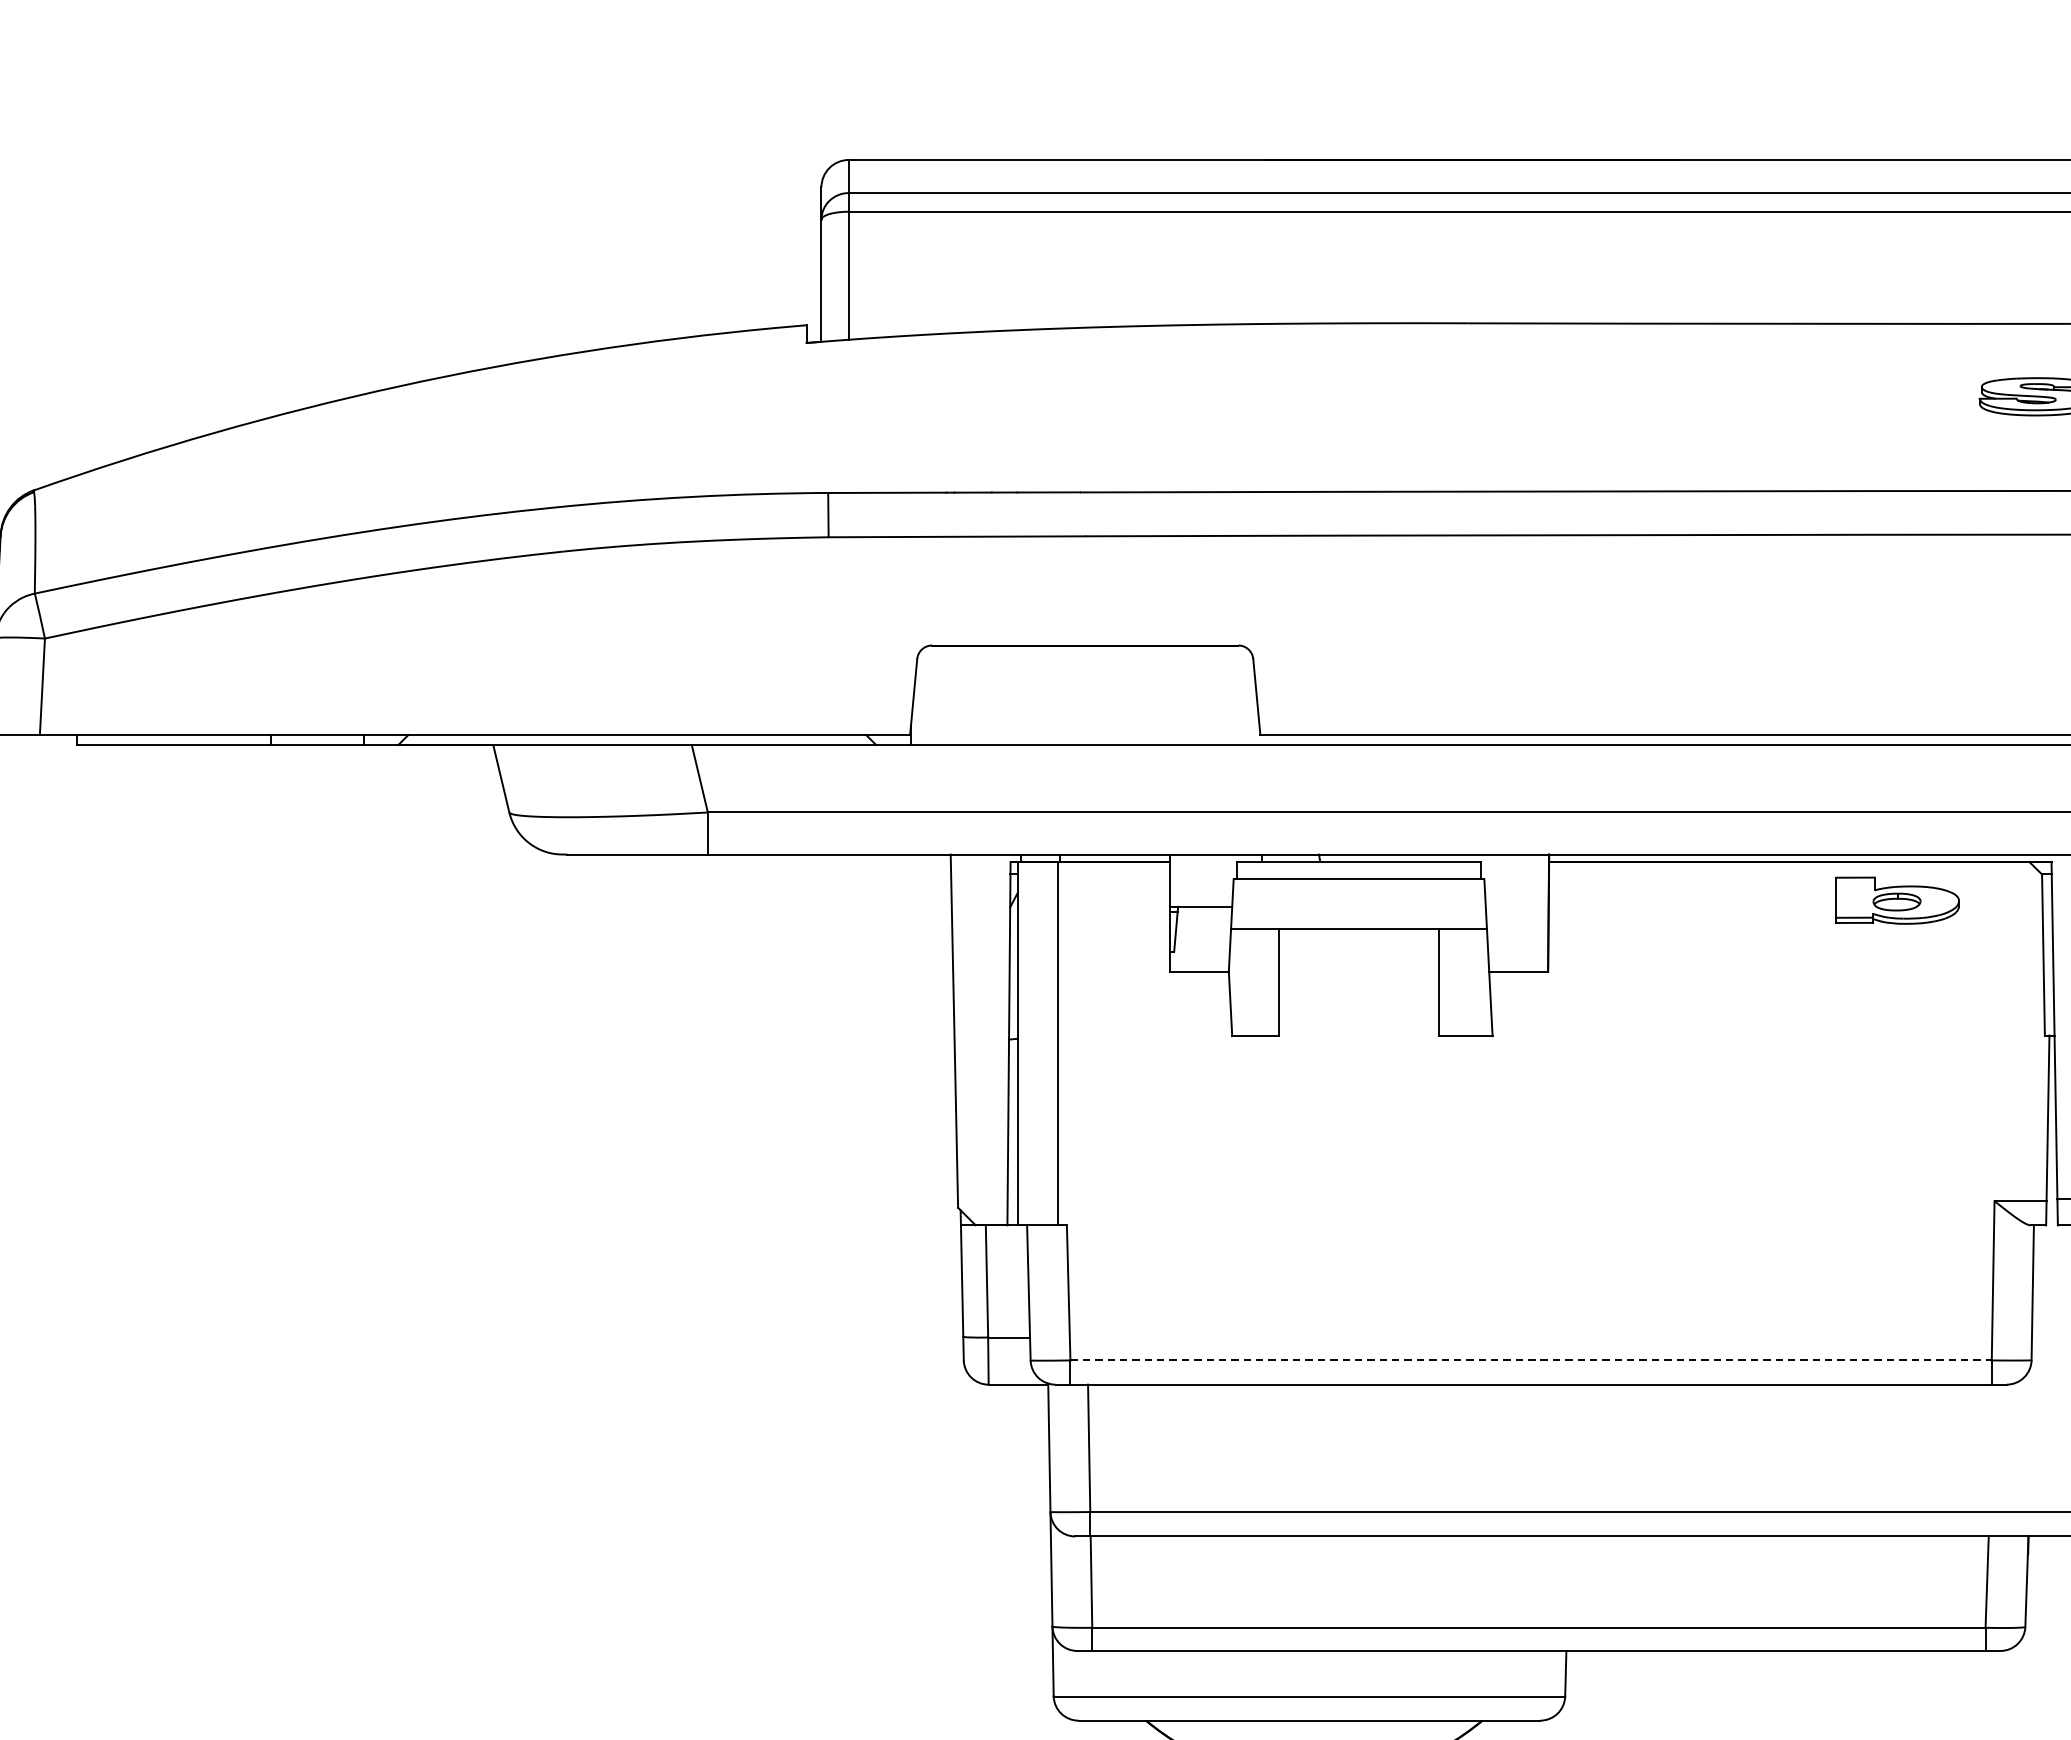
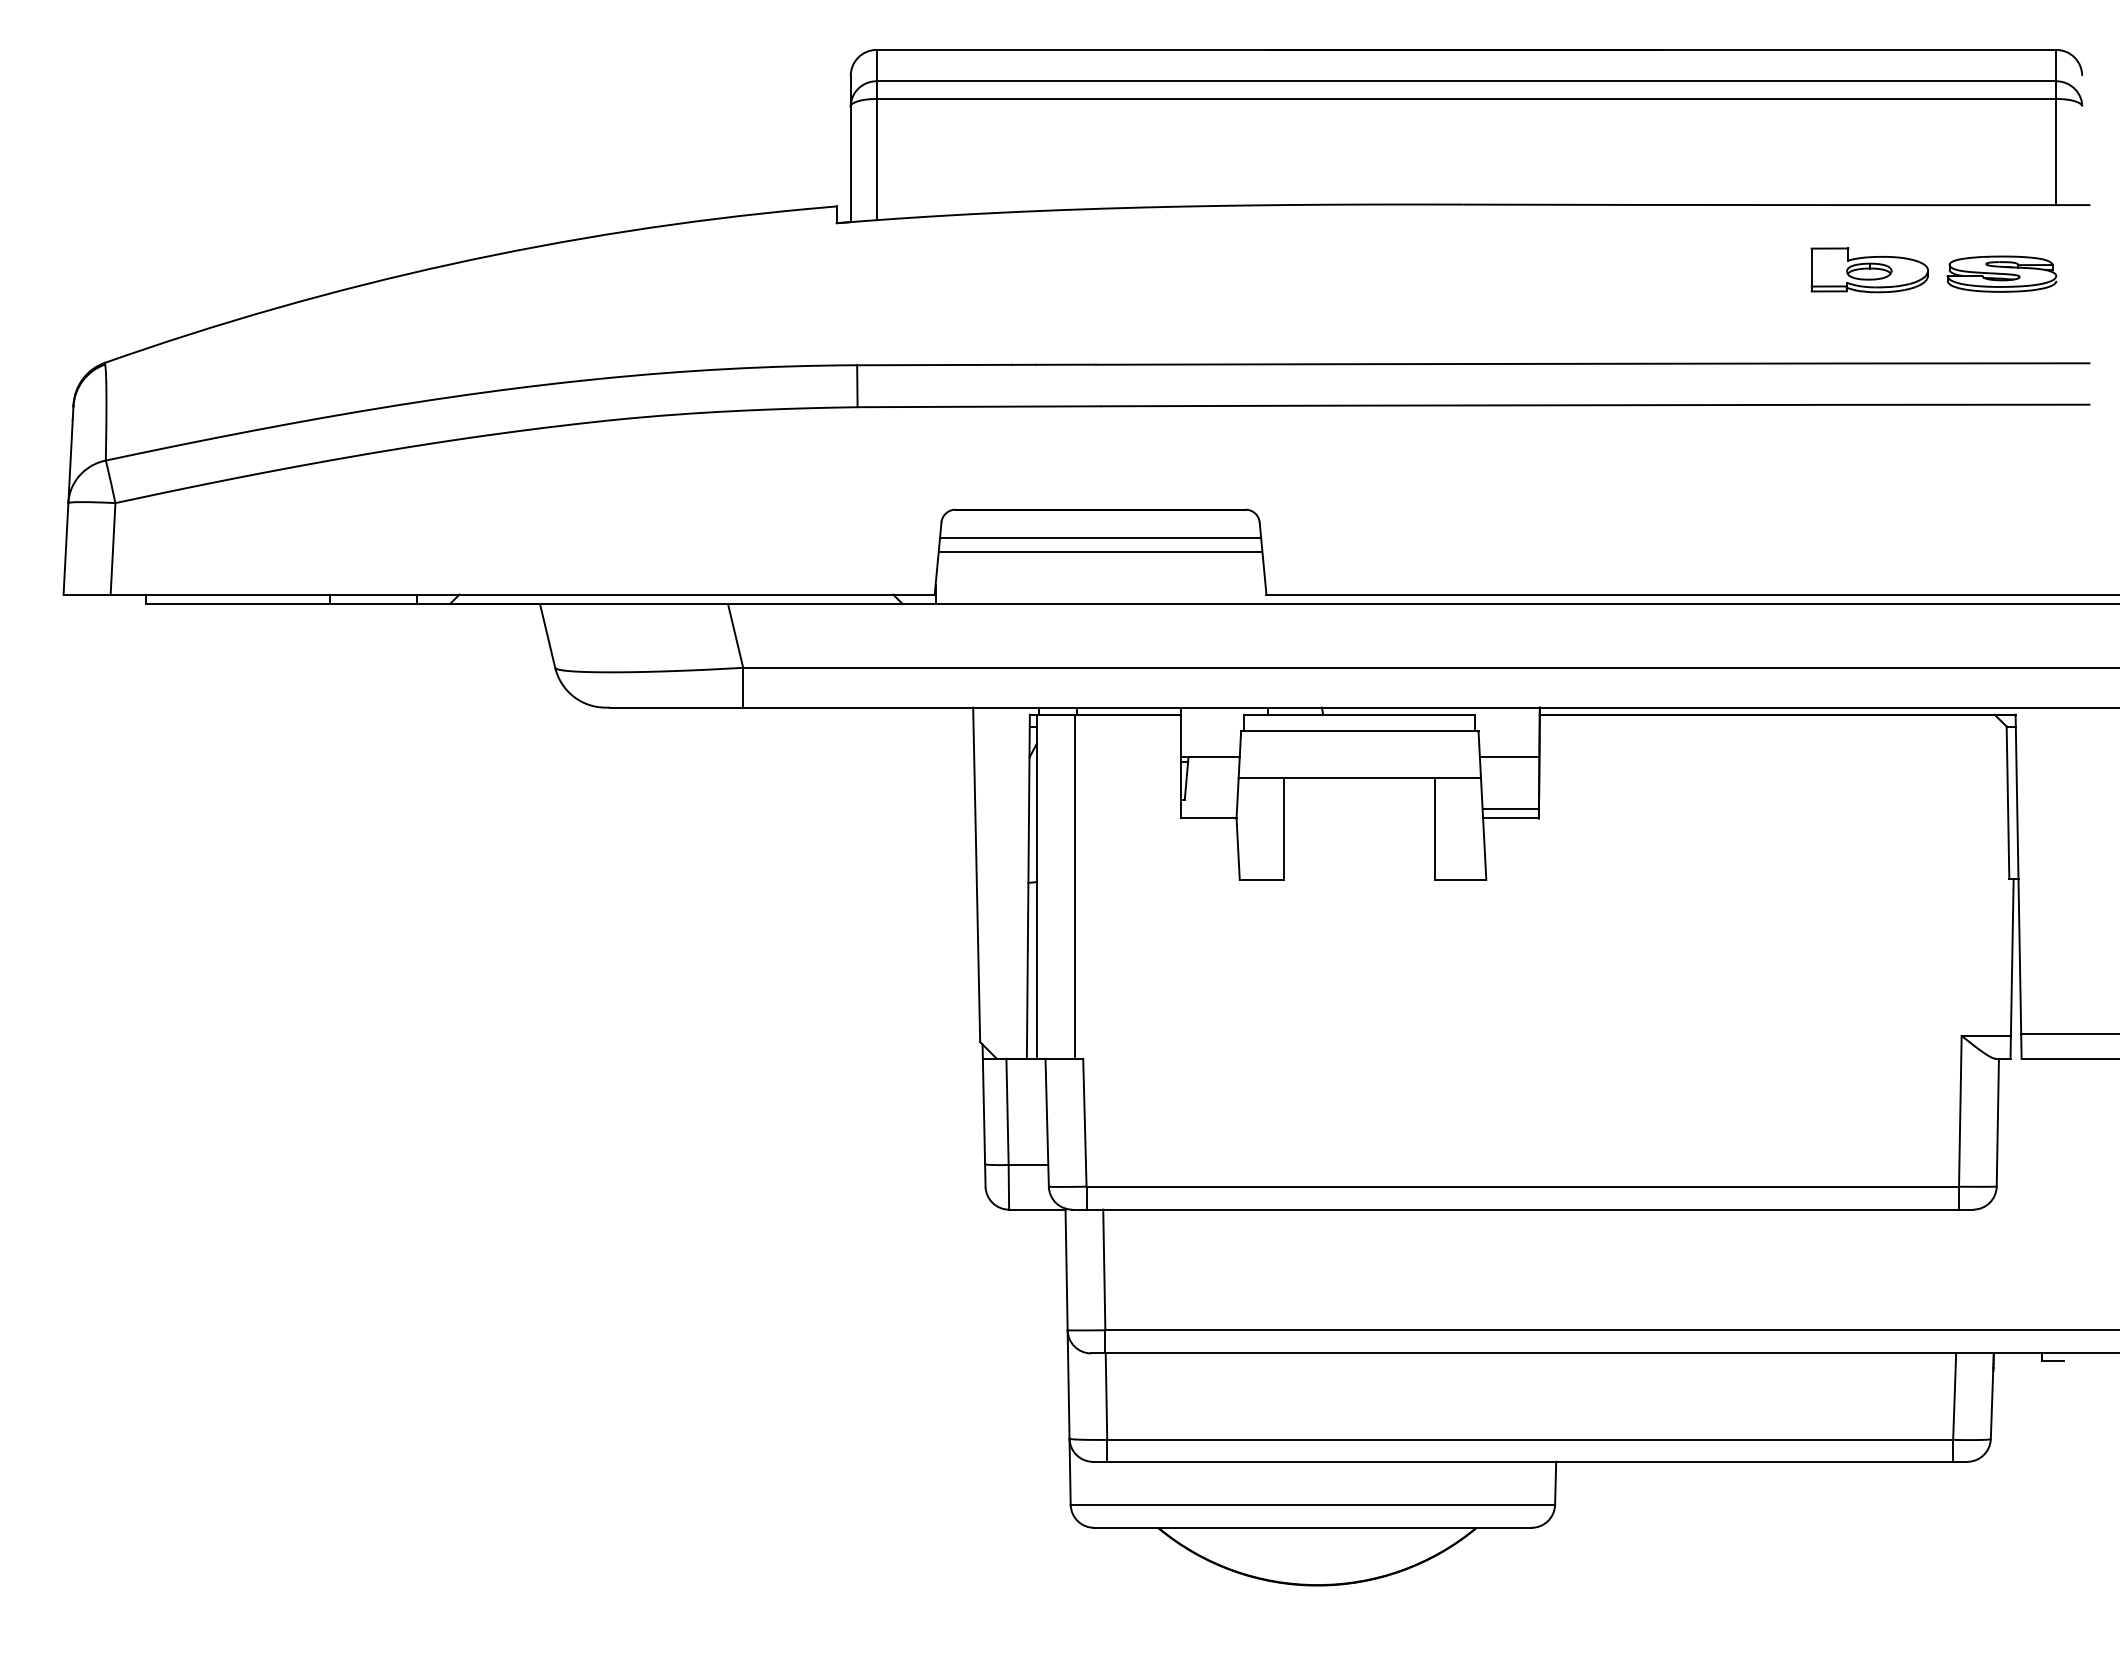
line: (1085, 674) -> (1100, 537), added
line: (1085, 690) -> (1100, 552), added
part: (1897, 900) -> (1869, 270), moved
line: (1517, 907) -> (1509, 757), added
line: (1518, 962) -> (1510, 809), added
line: (1531, 1360) -> (1523, 1186), dashed -> solid

